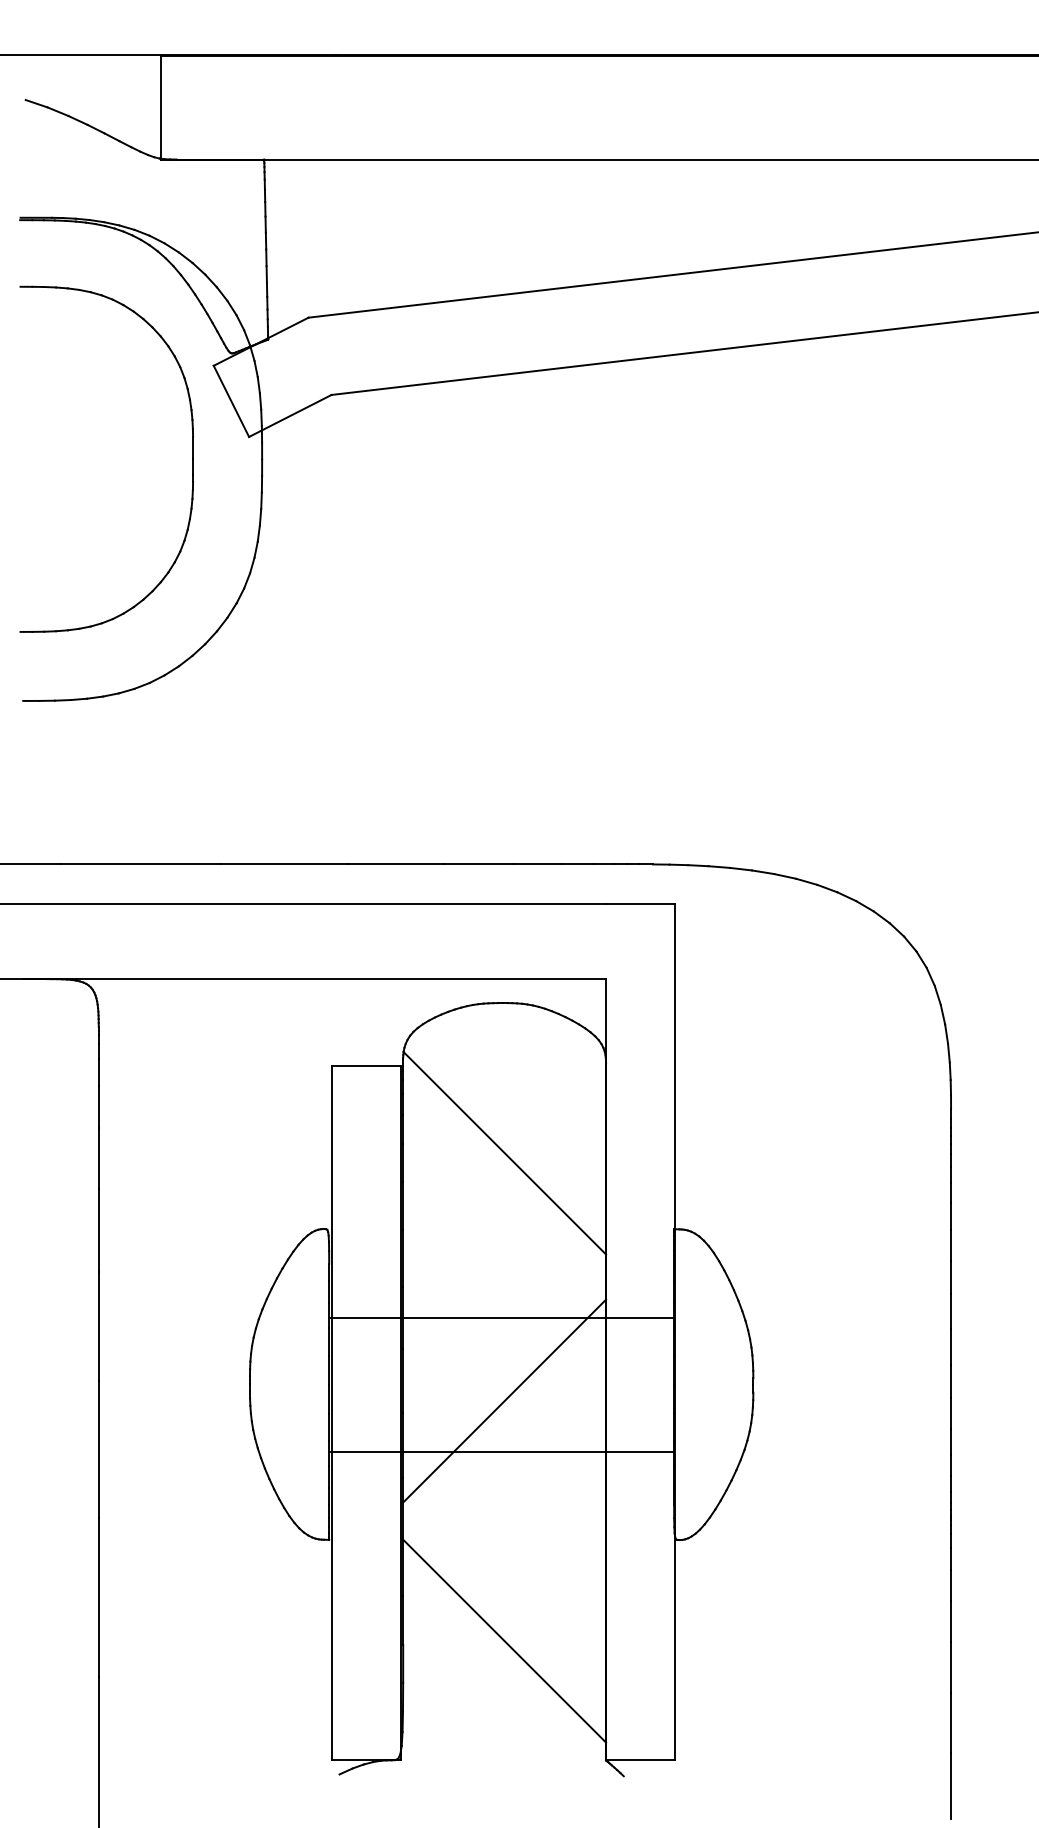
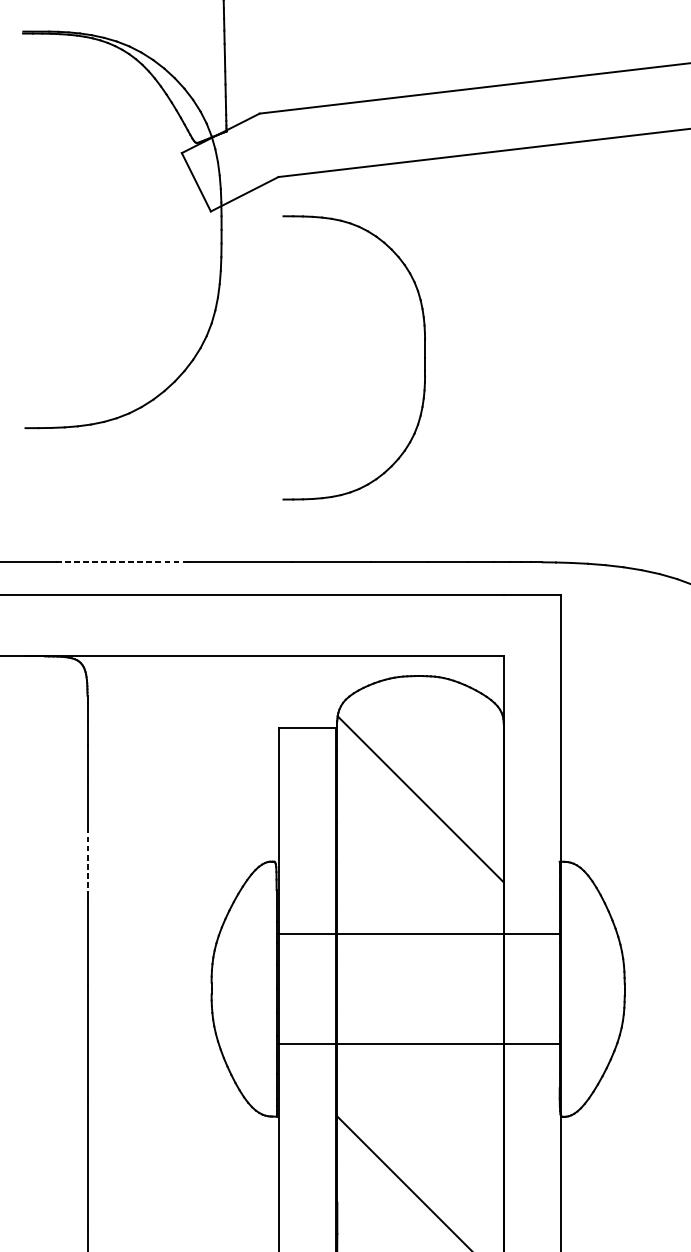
part: (192, 458) -> (424, 357), moved
line: (141, 864) -> (122, 562), solid -> dashed
line: (98, 1229) -> (87, 861), solid -> dashed
line: (504, 1400) -> (420, 1002), removed

